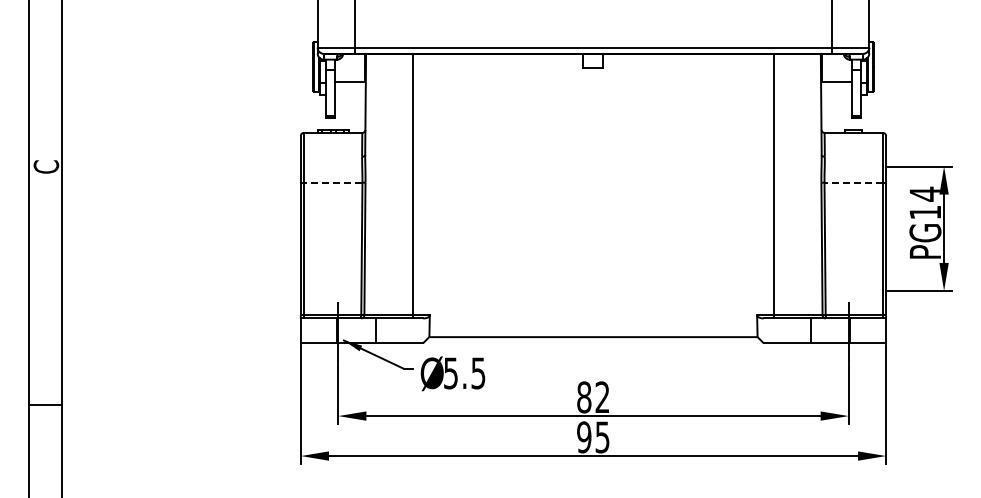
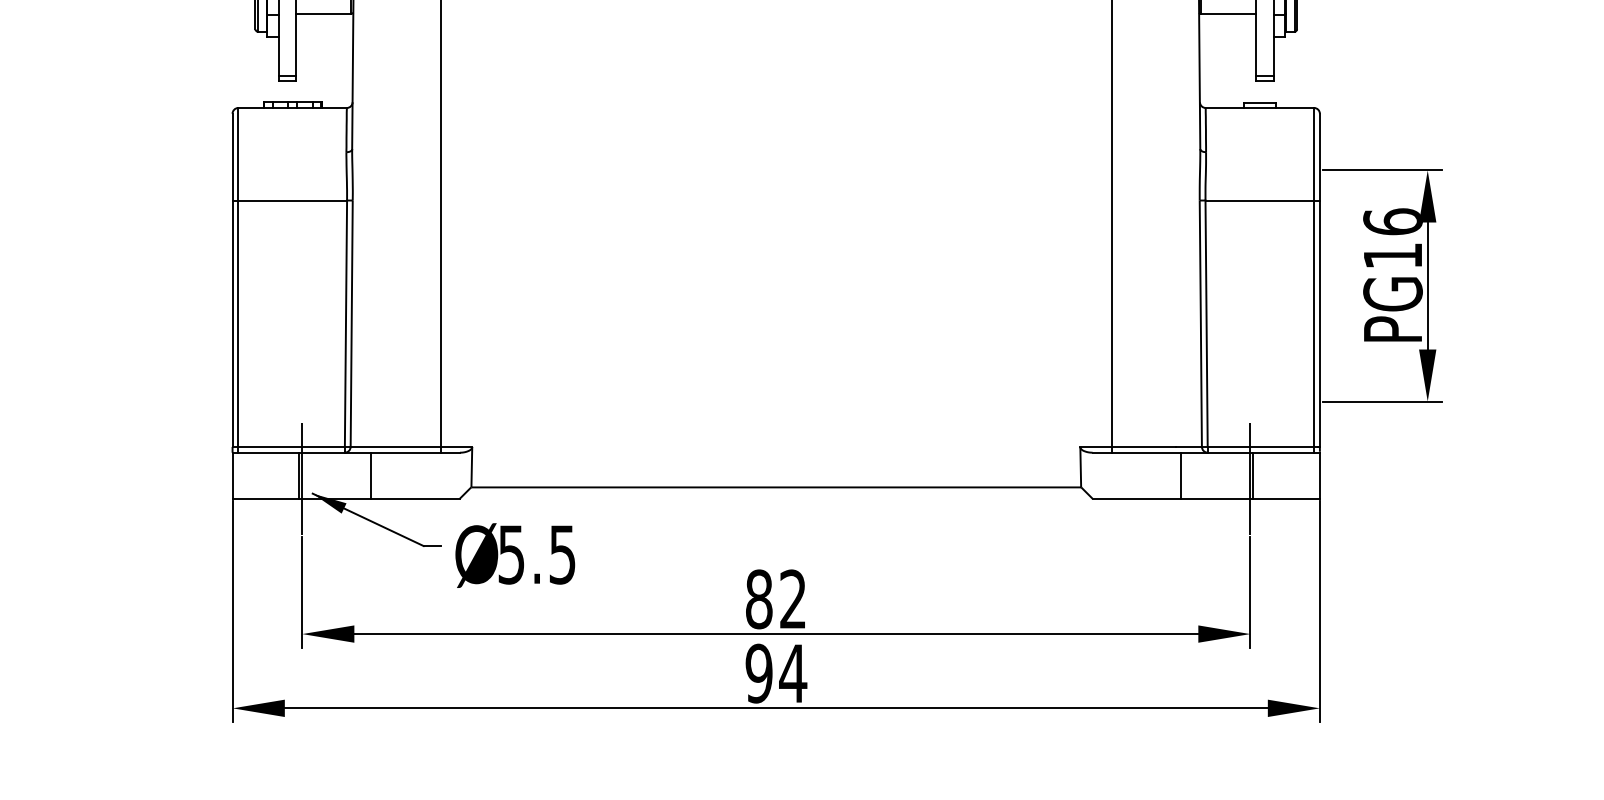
line: (332, 182) -> (291, 200), dashed -> solid
line: (853, 182) -> (1259, 200), dashed -> solid
text: (925, 193) -> (1393, 220), PG14 -> PG16
text: (602, 437) -> (793, 673), 95 -> 94

